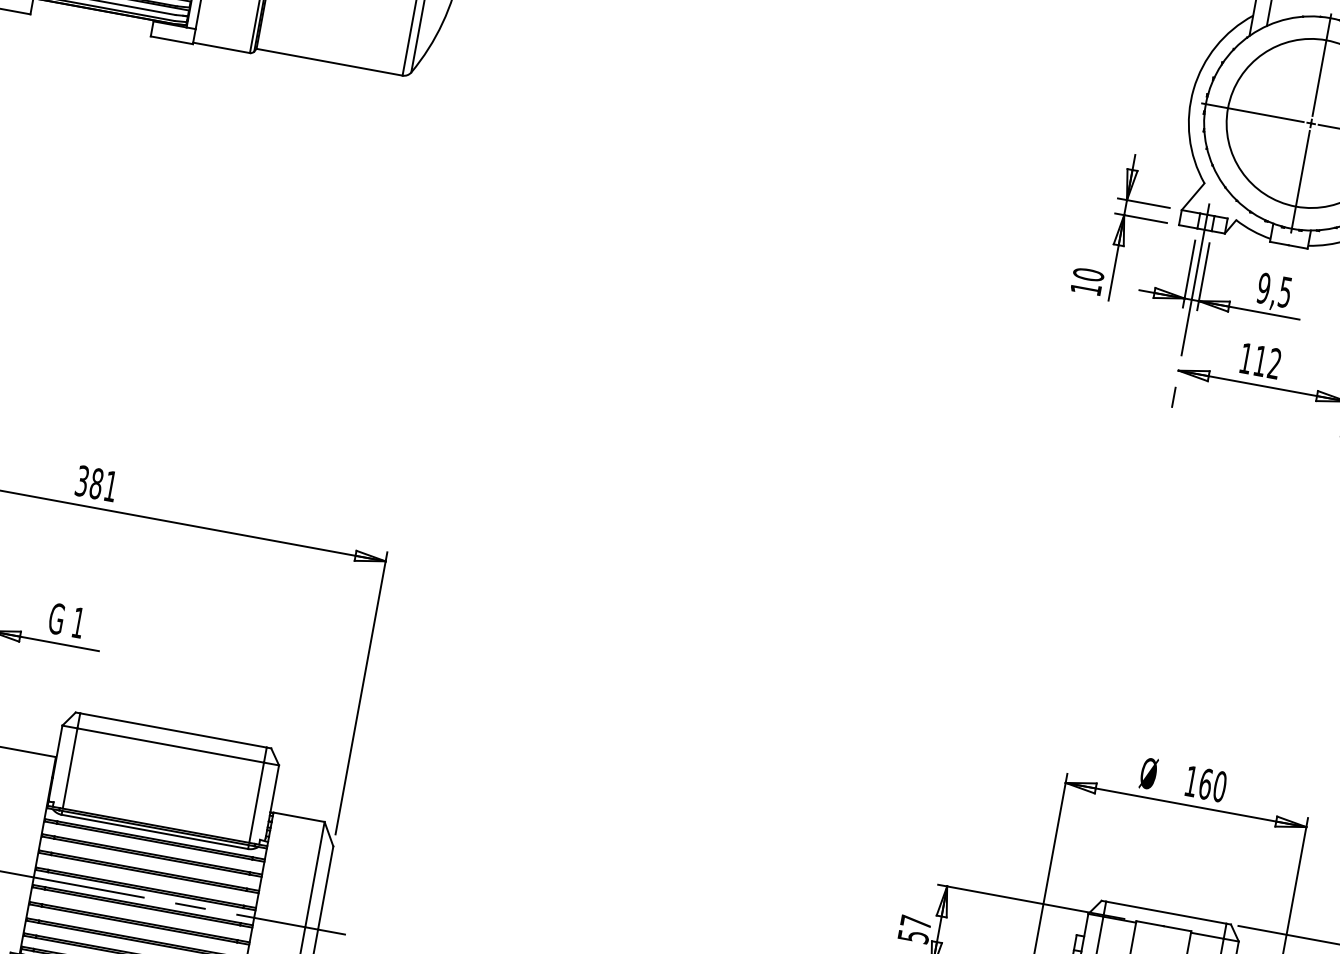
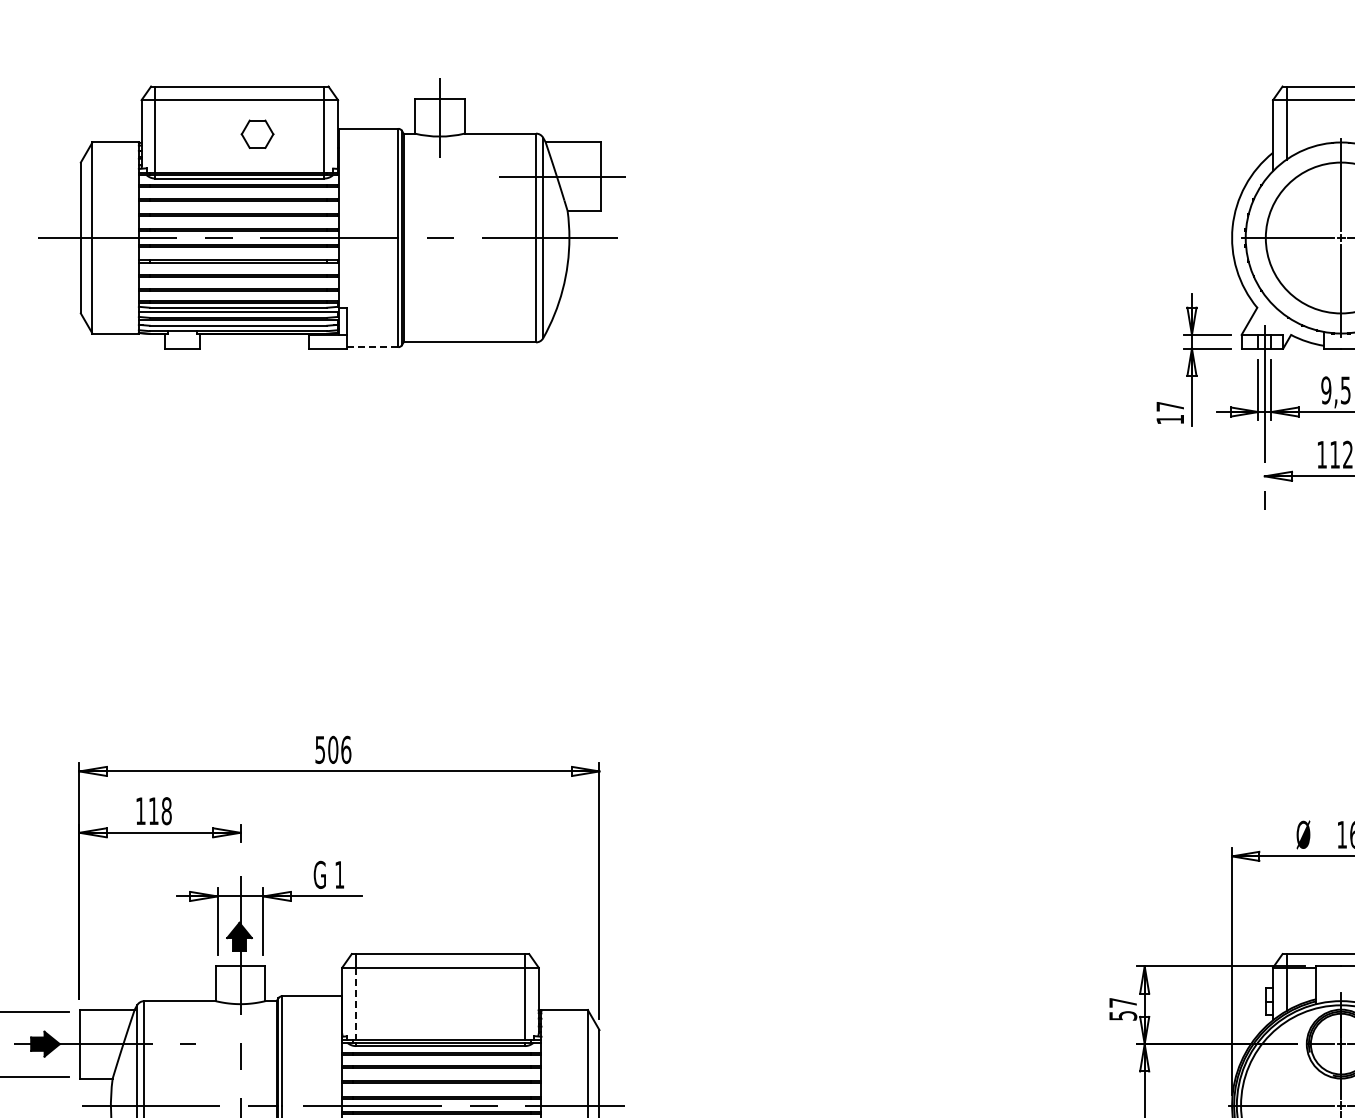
line: (221, 48) -> (372, 347), solid -> dashed
text: (1088, 274) -> (1170, 406), 10 -> 17
text: (96, 483) -> (333, 749), 381 -> 506
line: (69, 768) -> (355, 1004), solid -> dashed

